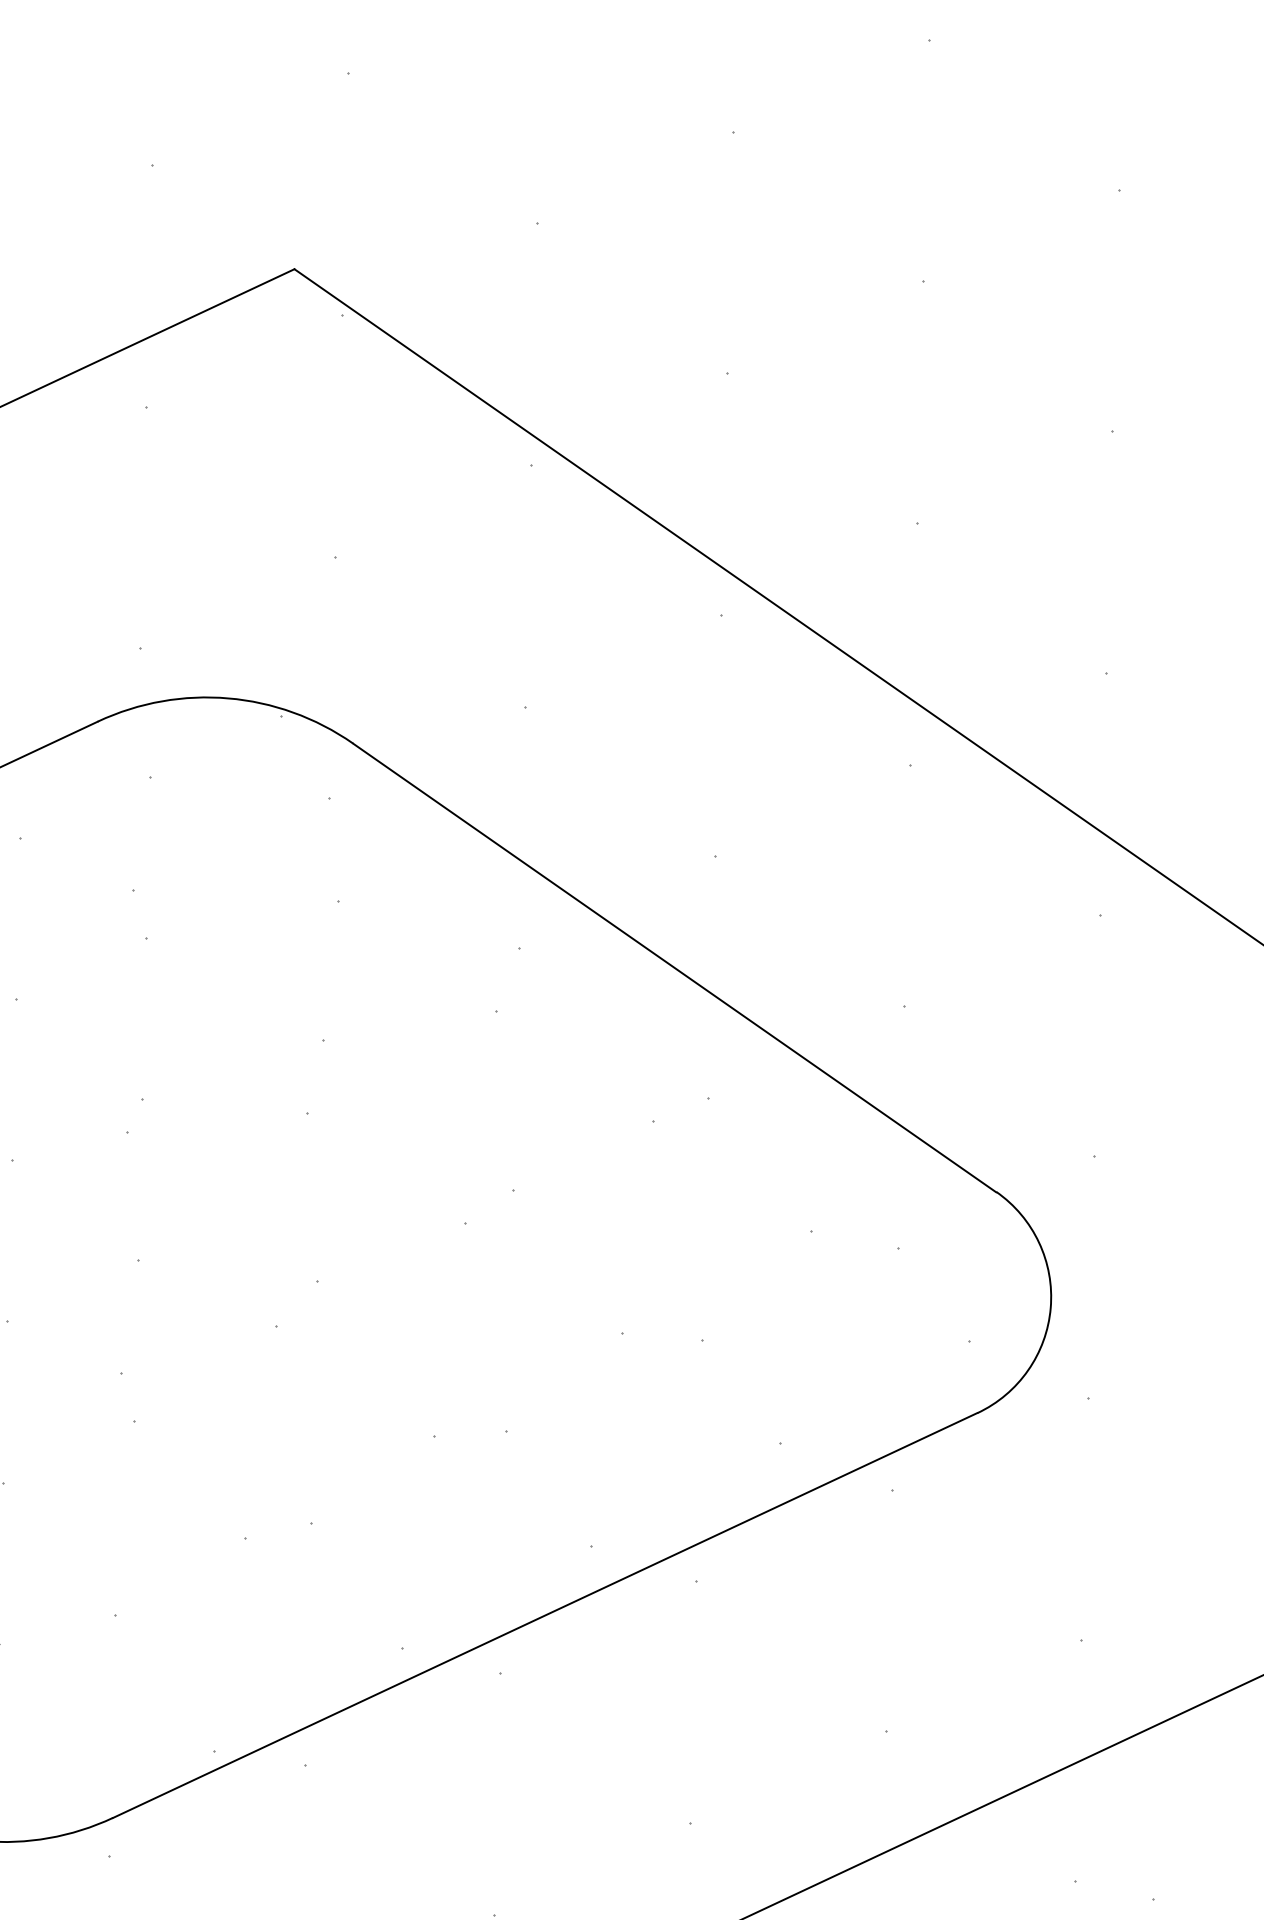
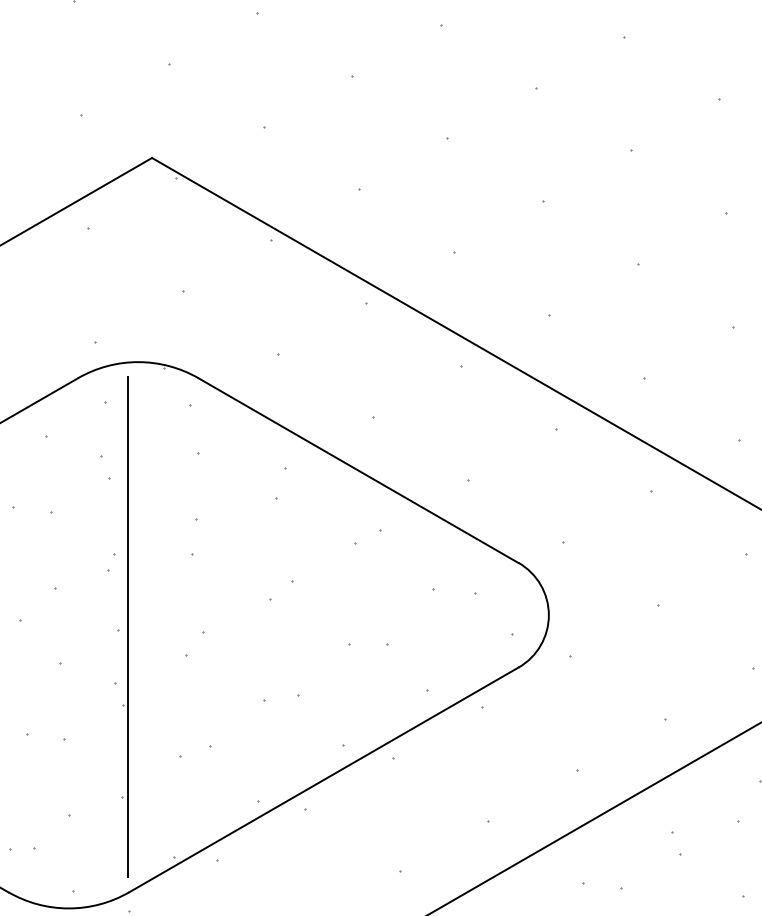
line: (157, 1257) -> (127, 627), added

